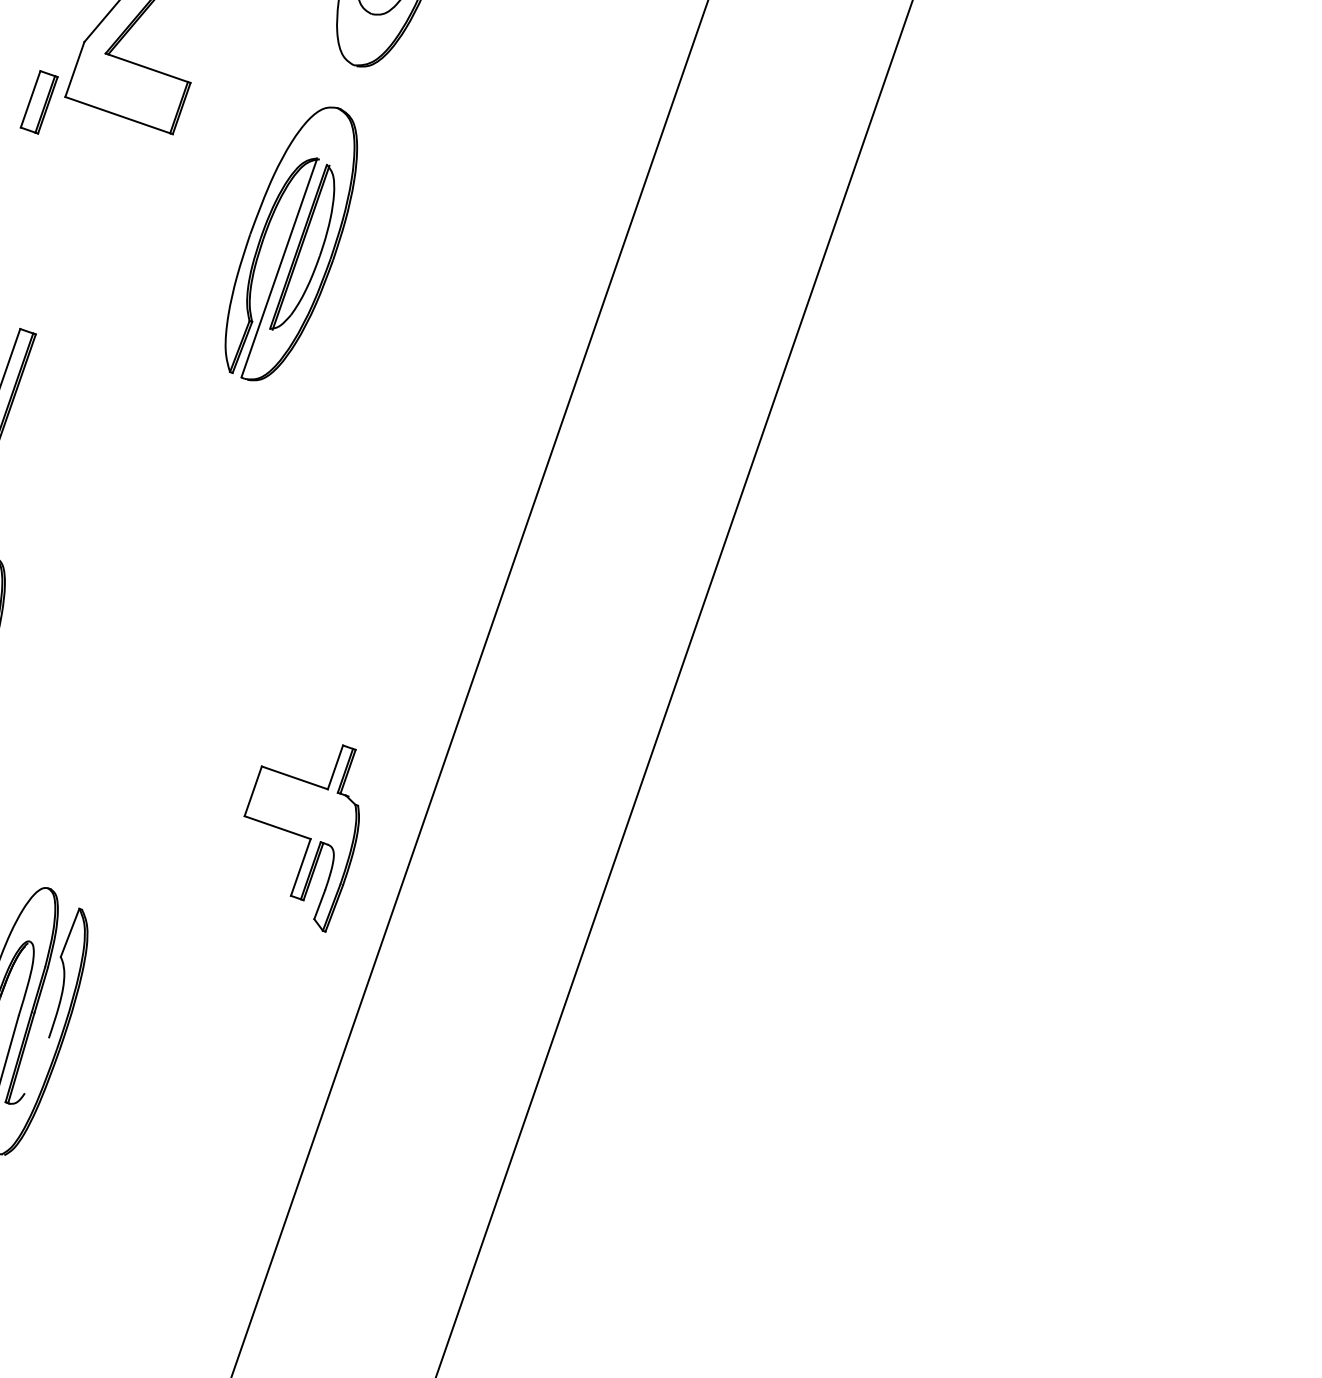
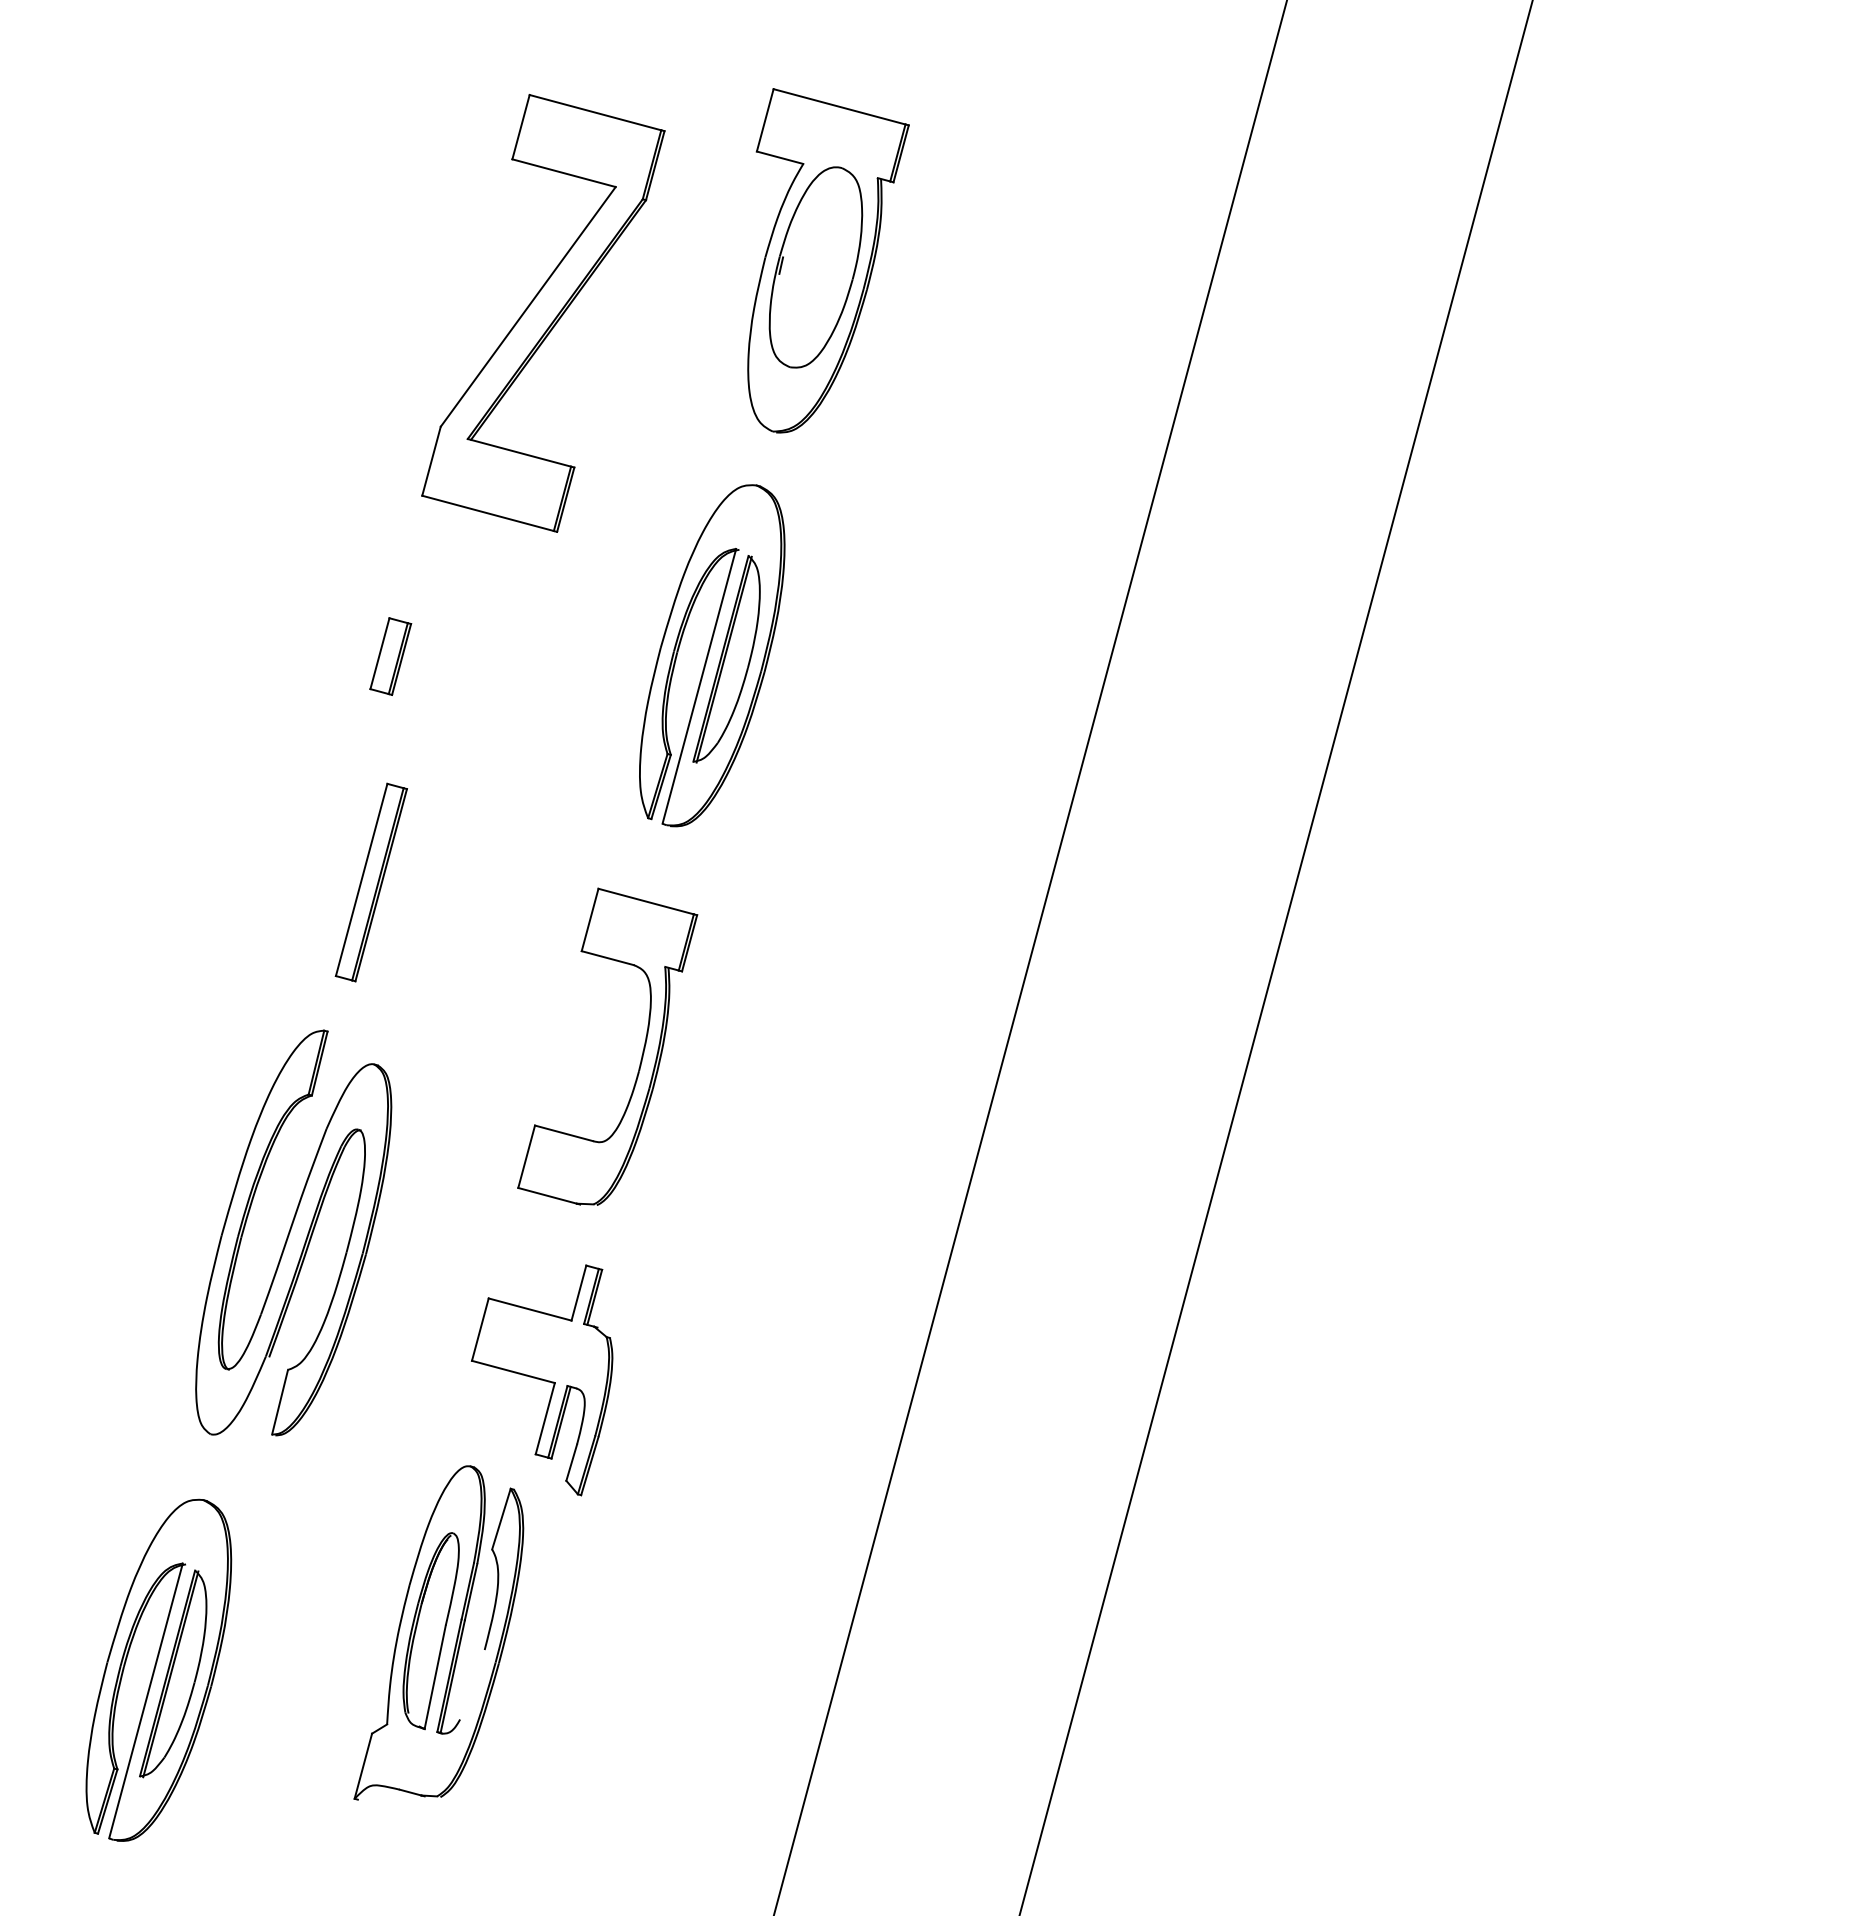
part: (39, 102) -> (390, 656), moved
part: (210, 564) -> (641, 1055), added
part: (300, 836) -> (542, 1380), moved

